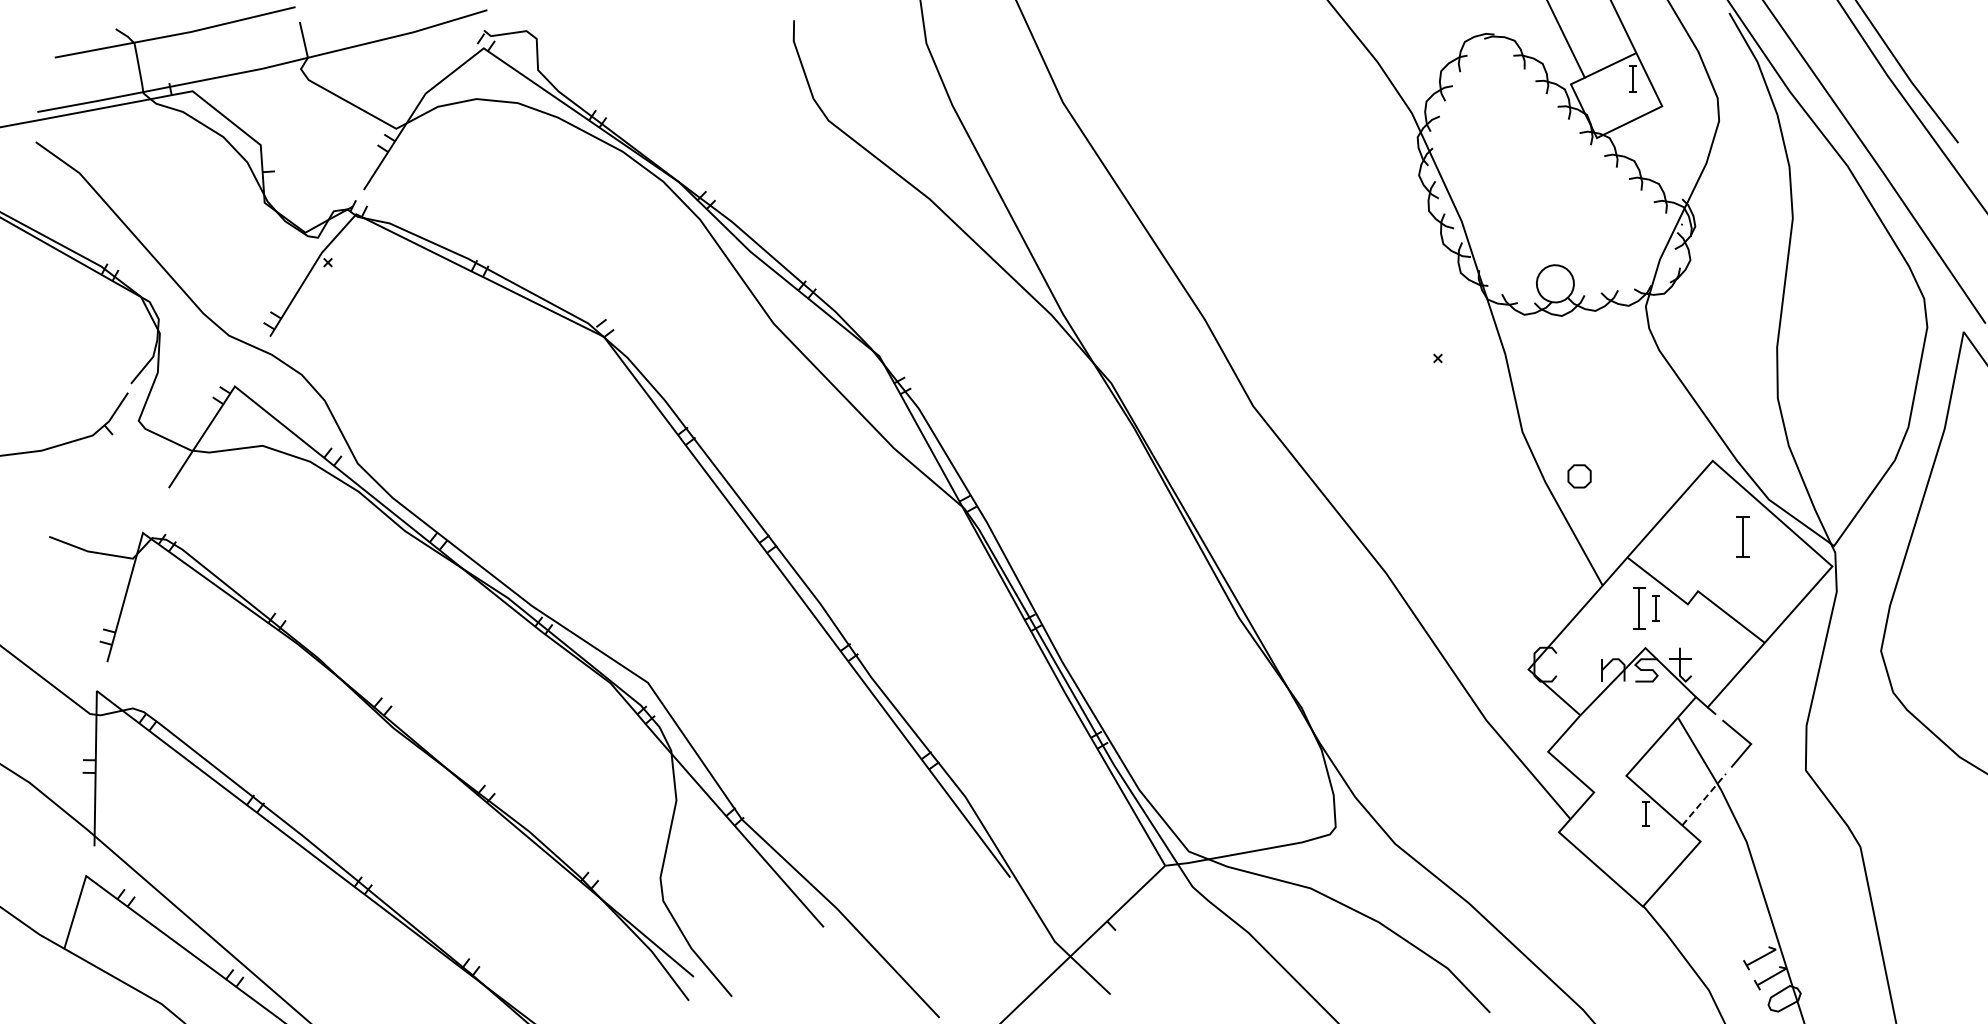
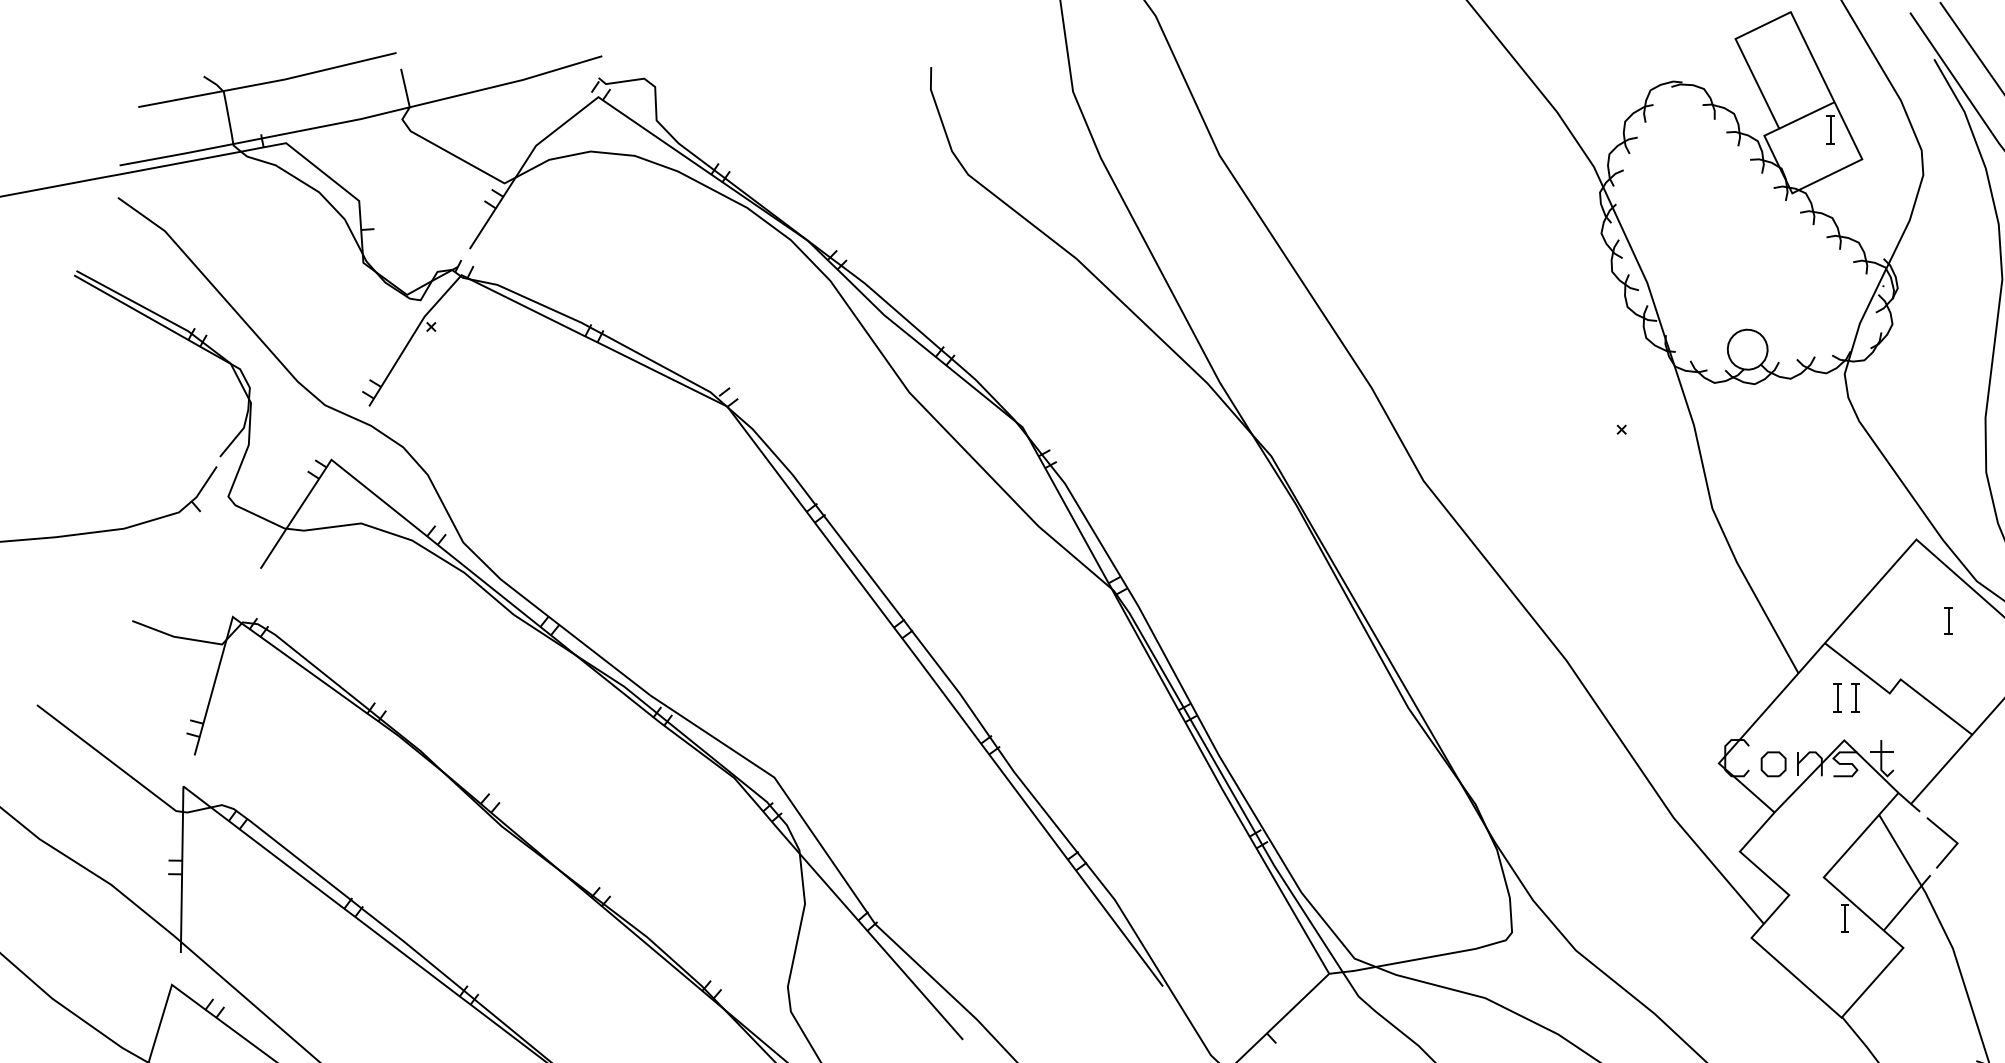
part: (1579, 476) -> (1773, 764), moved
part: (1742, 536) -> (1948, 620), size x0.62
part: (1639, 608) -> (1837, 697), size x0.62
line: (1704, 798) -> (1907, 901), dashed -> solid

